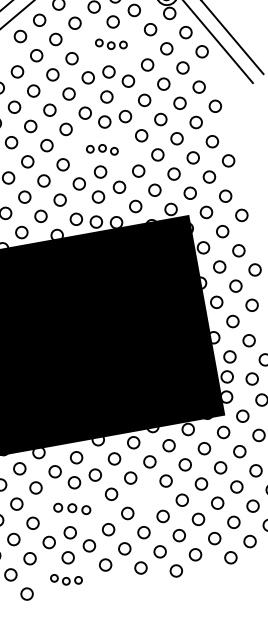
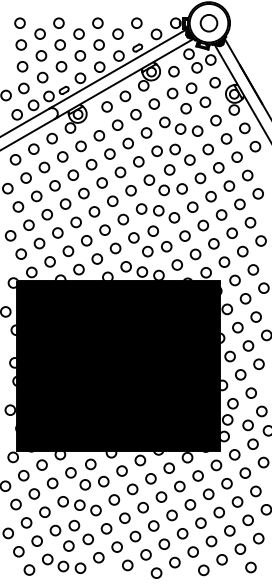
part: (111, 43) -> (181, 126), size x1.67
part: (101, 150) -> (157, 213), size x1.67
circle: (146, 497) -> (142, 507), added
part: (72, 509) -> (79, 506), size x1.43
part: (66, 579) -> (64, 563), size x1.67

